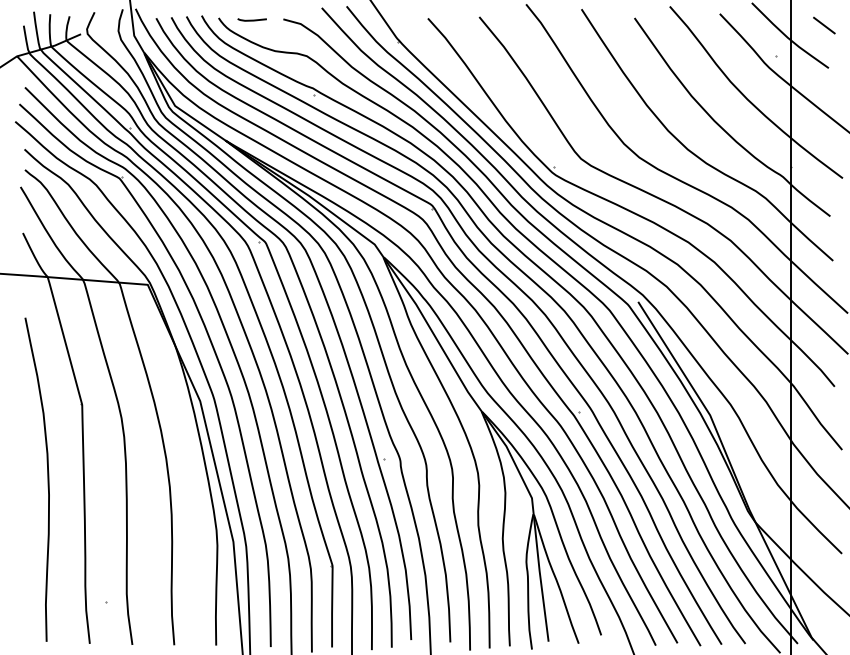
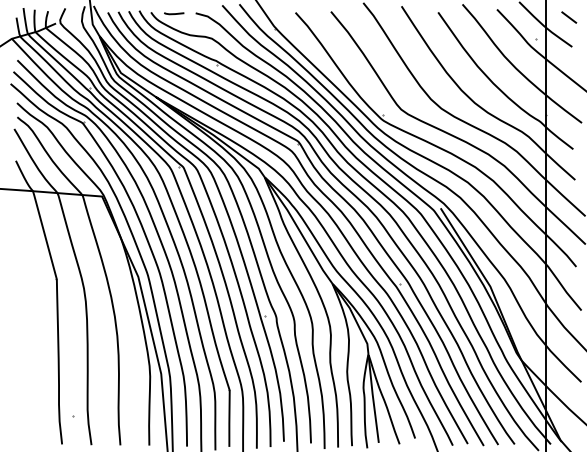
curve: (46, 478) -> (32, 330), removed

